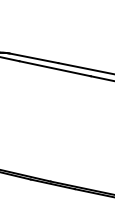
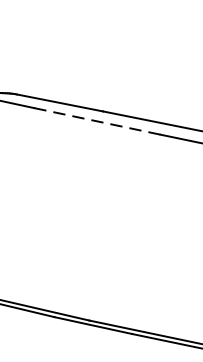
line: (55, 68) -> (97, 120), solid -> dashed

